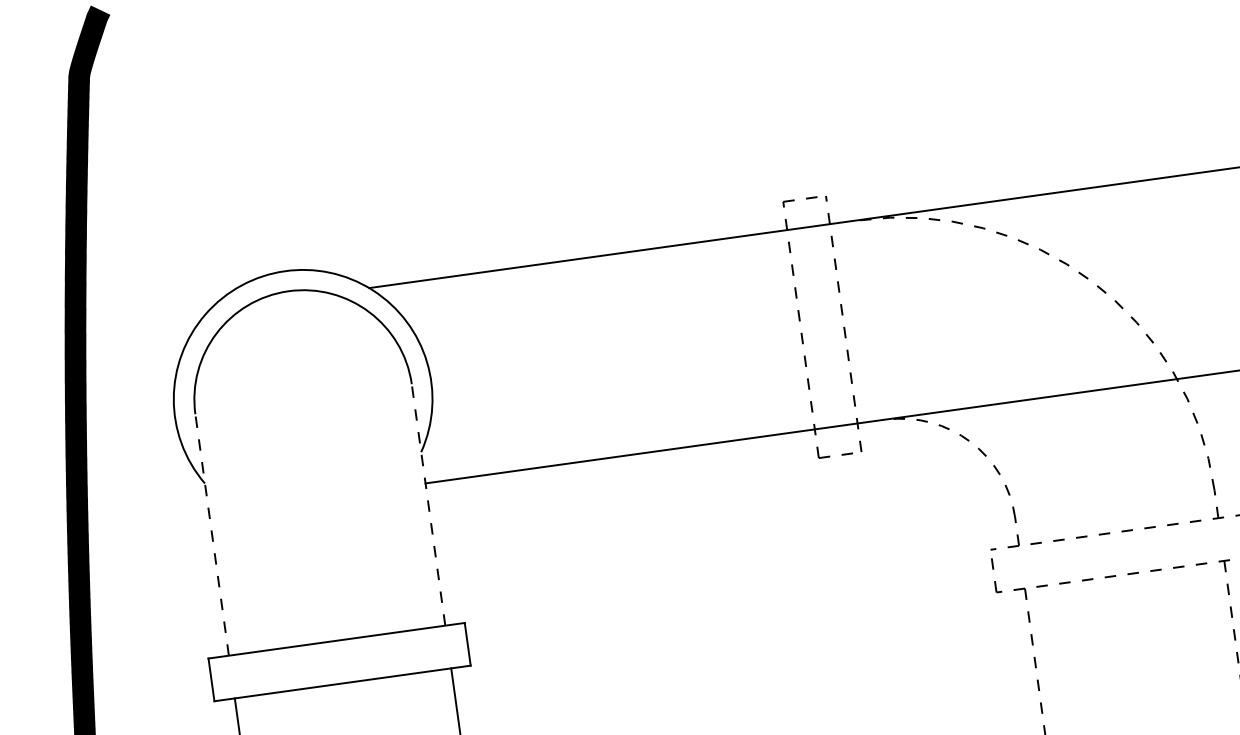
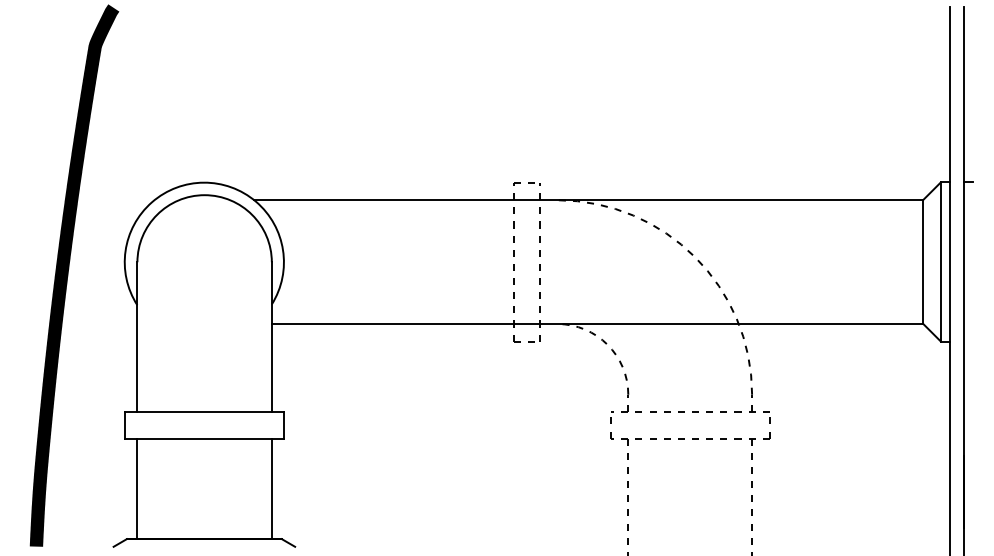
line: (428, 505) -> (271, 337), dashed -> solid
line: (212, 535) -> (137, 337), dashed -> solid

